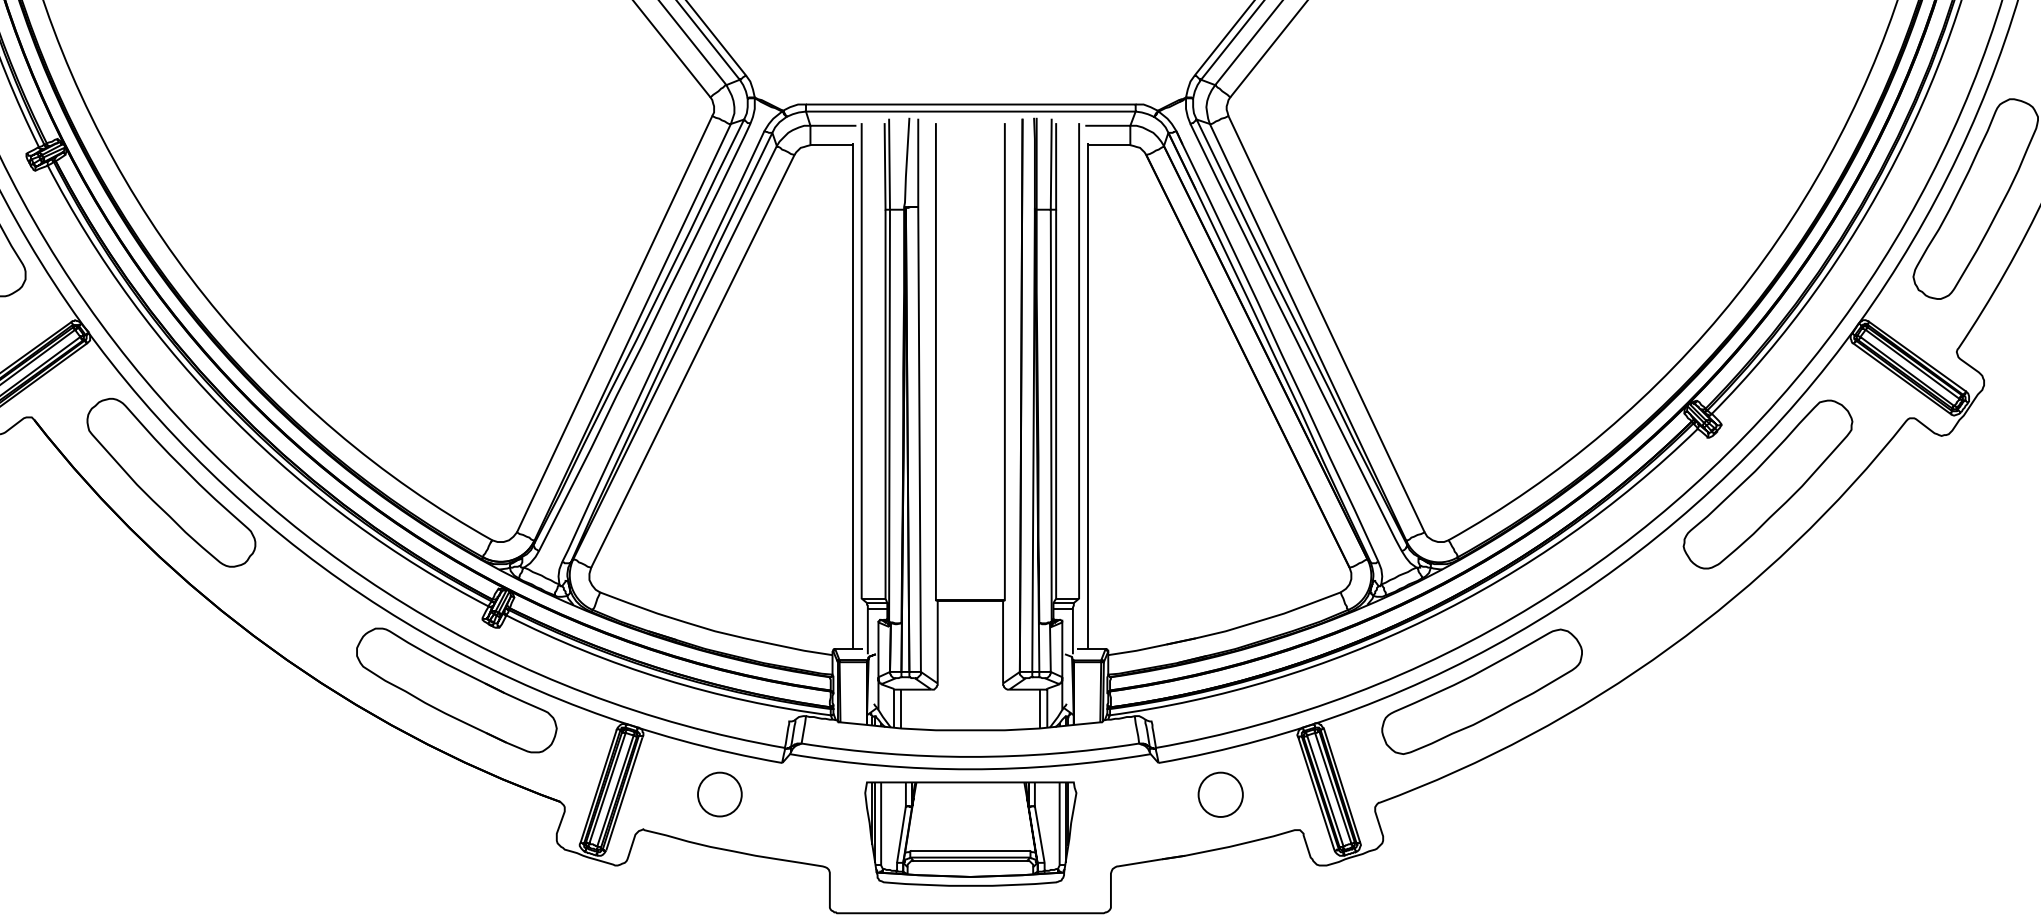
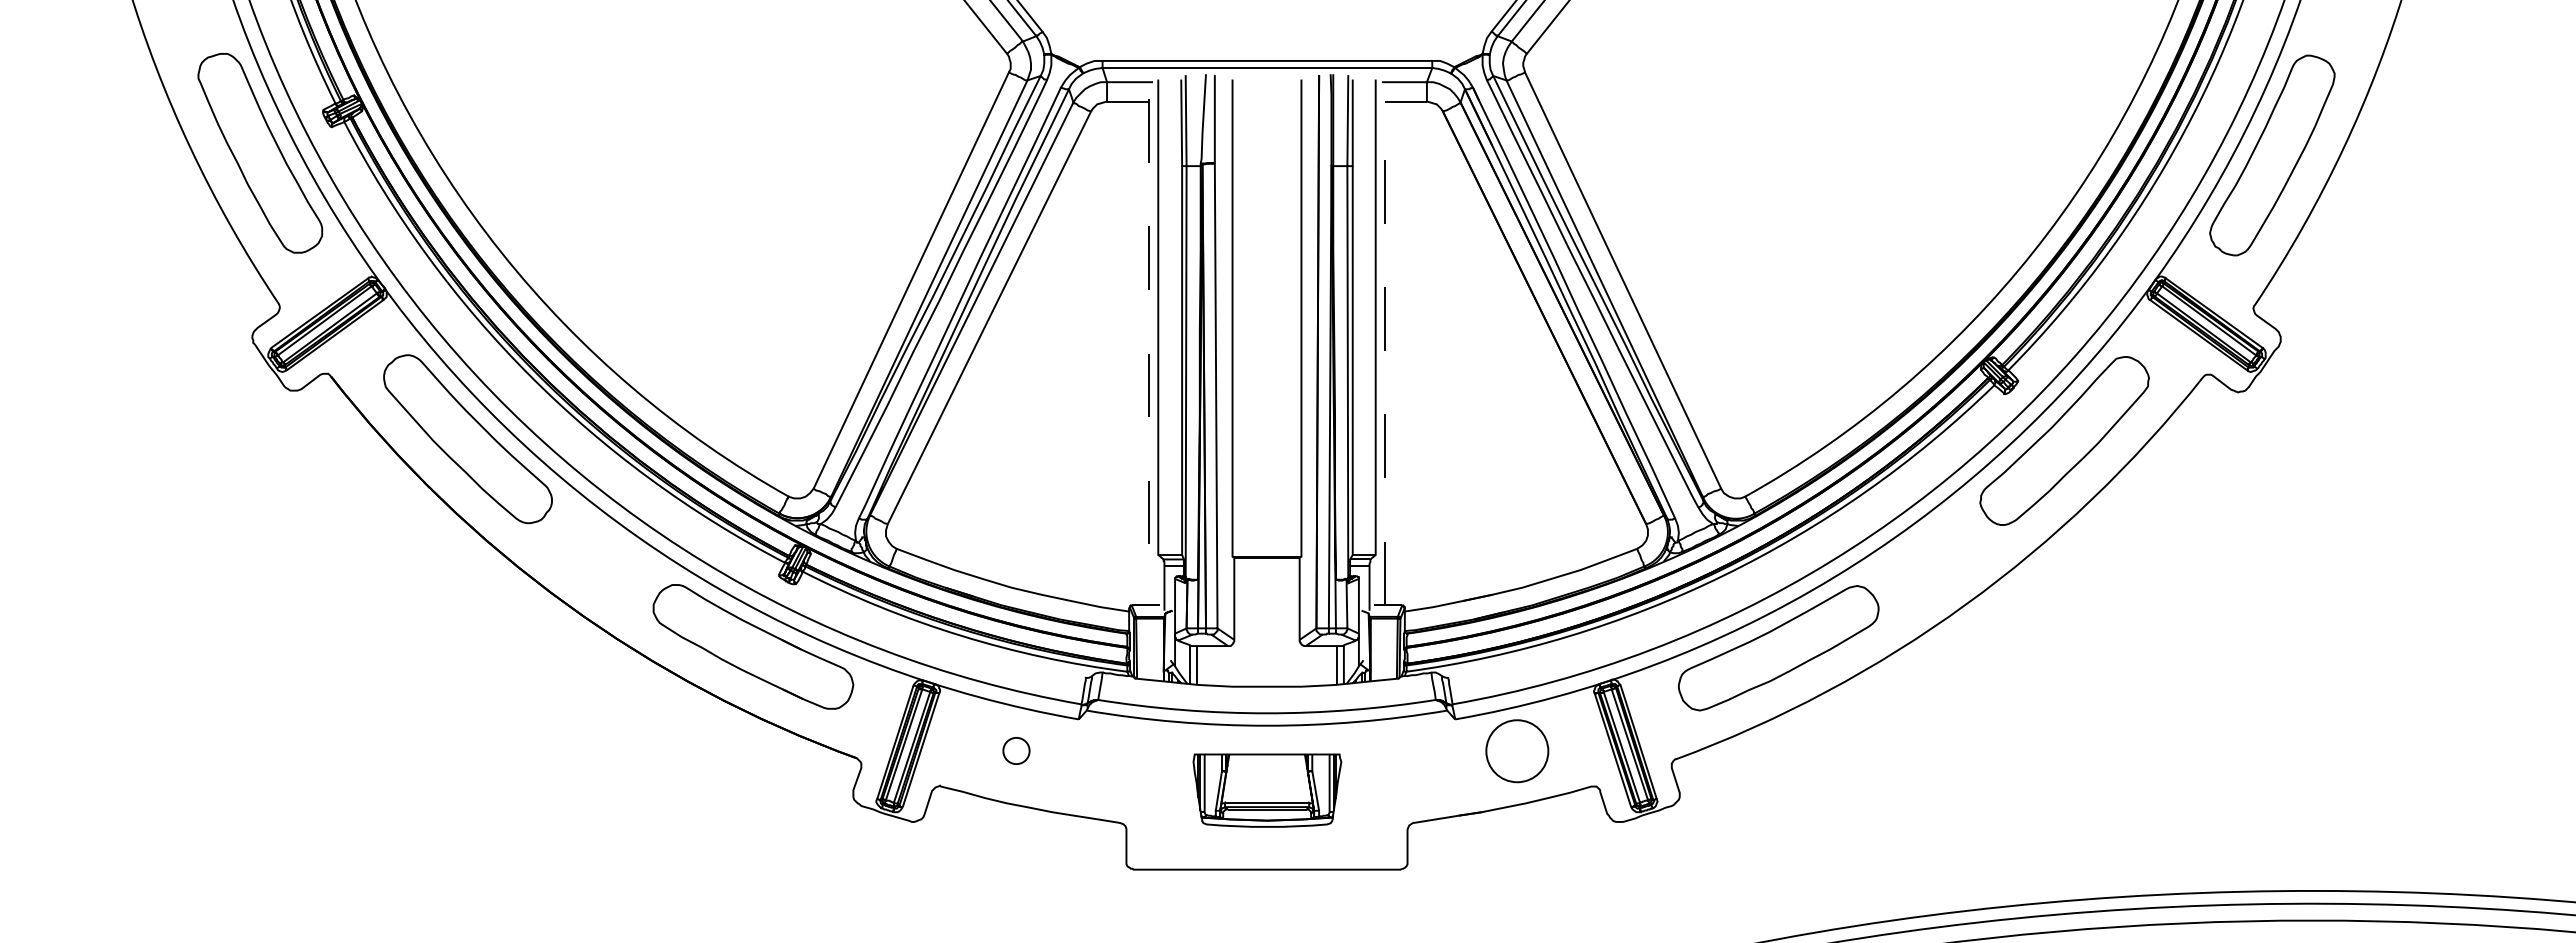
line: (1087, 396) -> (1384, 352), solid -> dashed
line: (852, 397) -> (1149, 353), solid -> dashed
circle: (719, 794) -> (1016, 750), size x0.6
circle: (1220, 795) -> (1517, 751), size x1.4
part: (970, 834) -> (1267, 790), size x0.7

